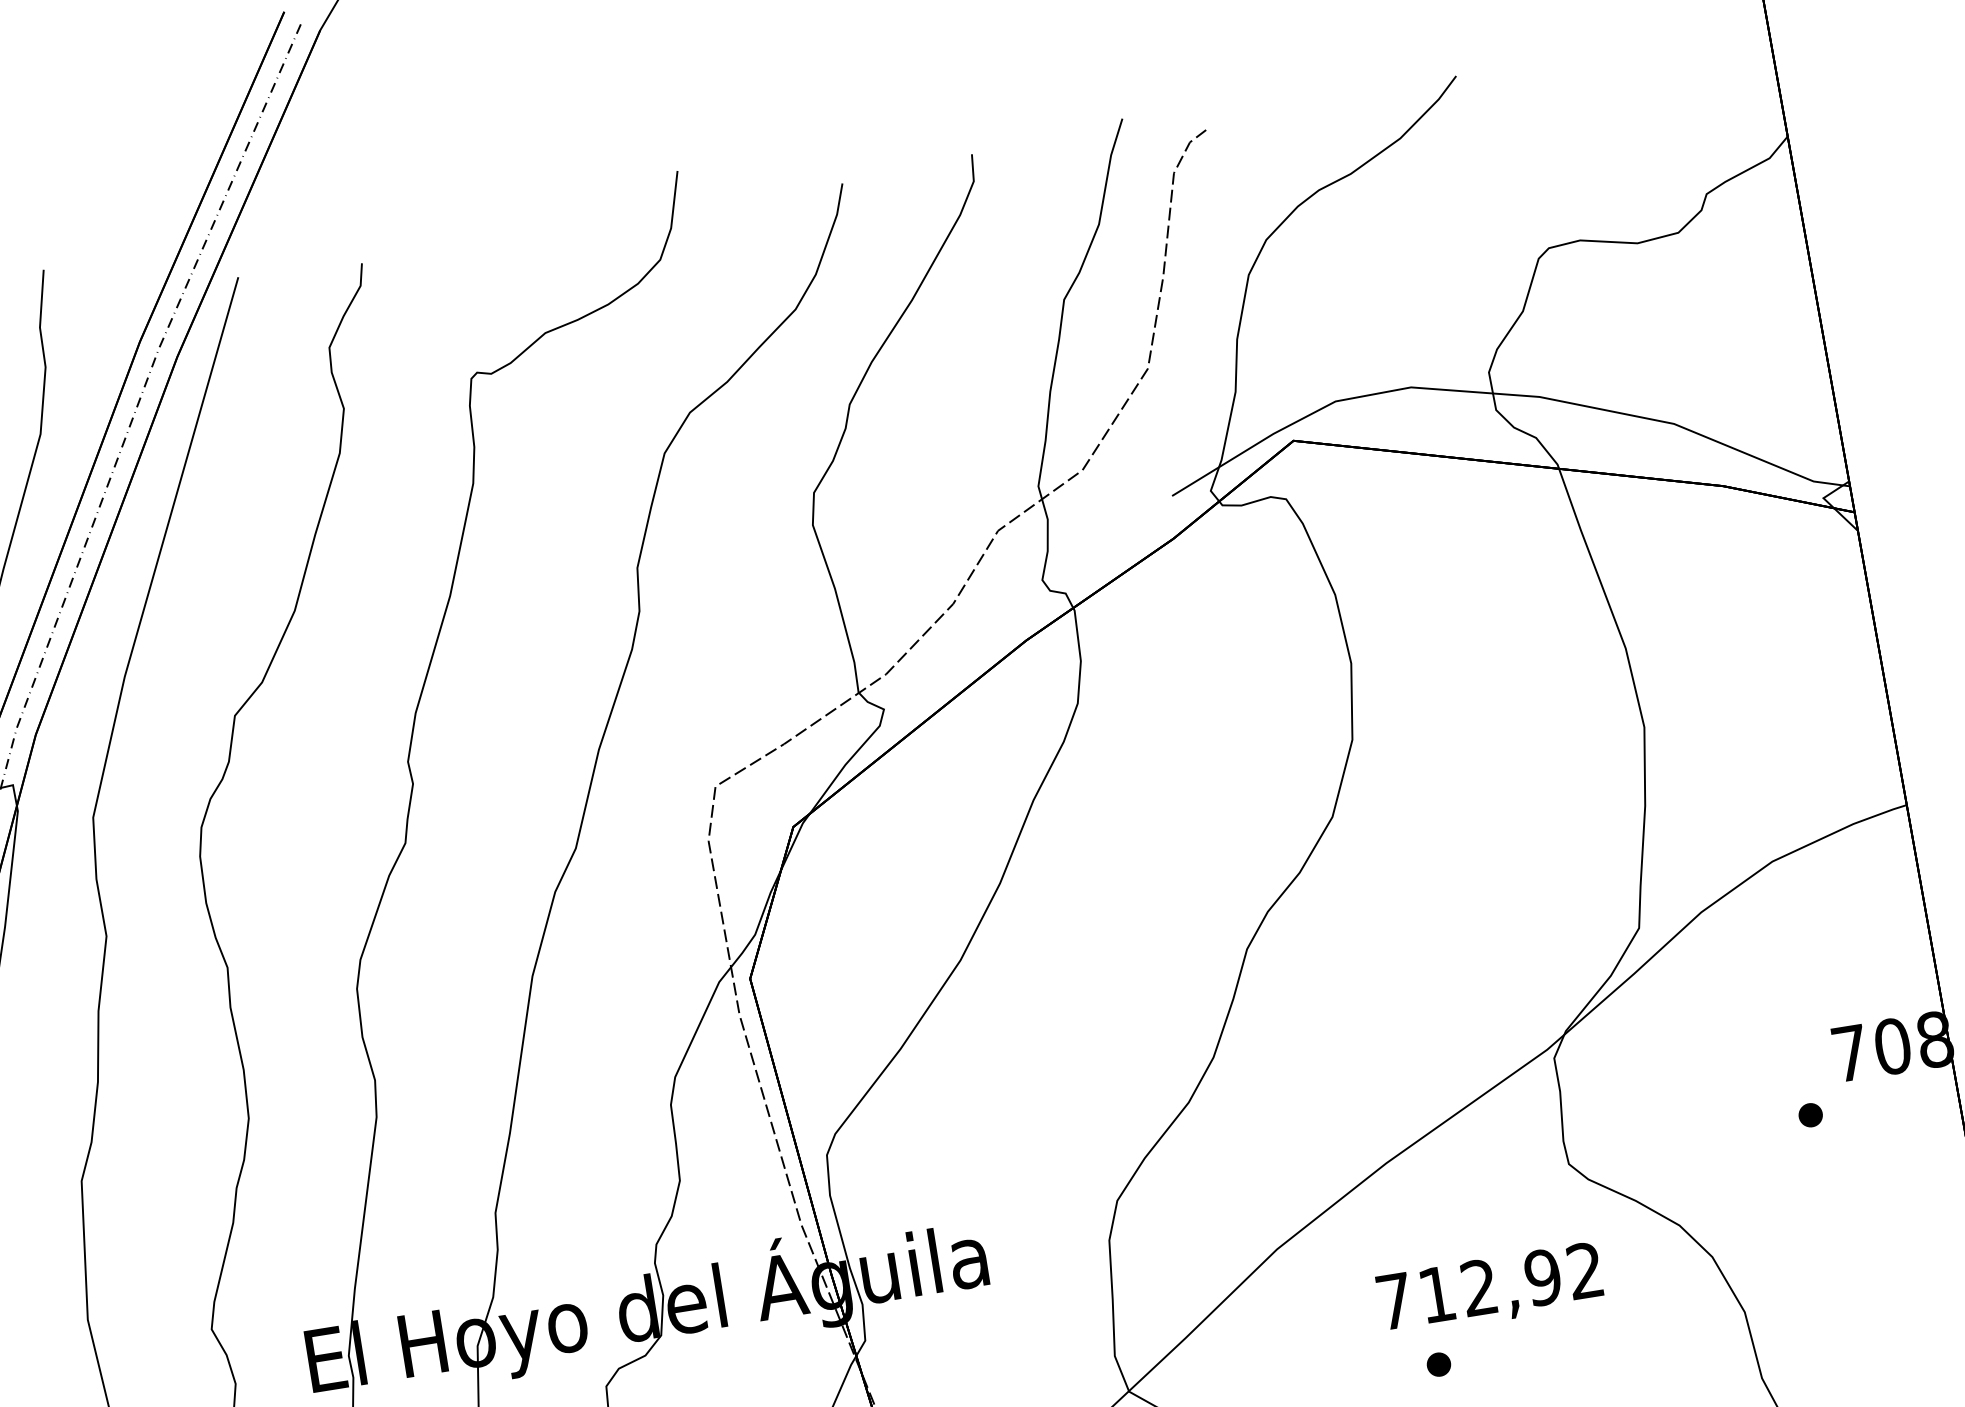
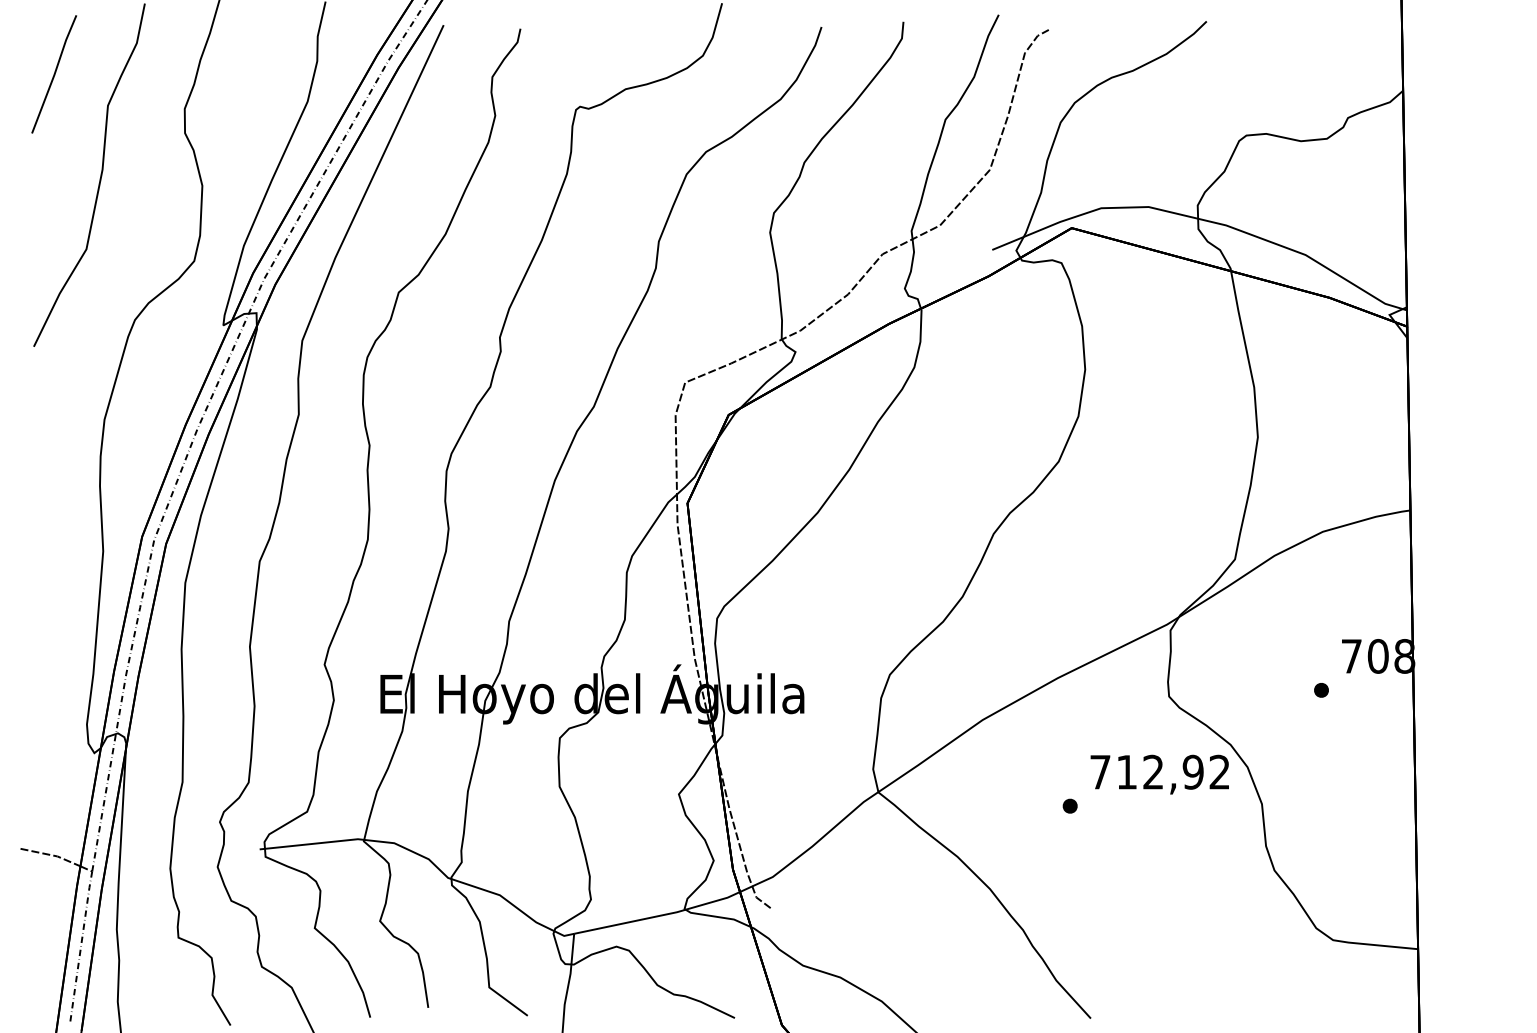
text: (1489, 1289) -> (1159, 774), moved

